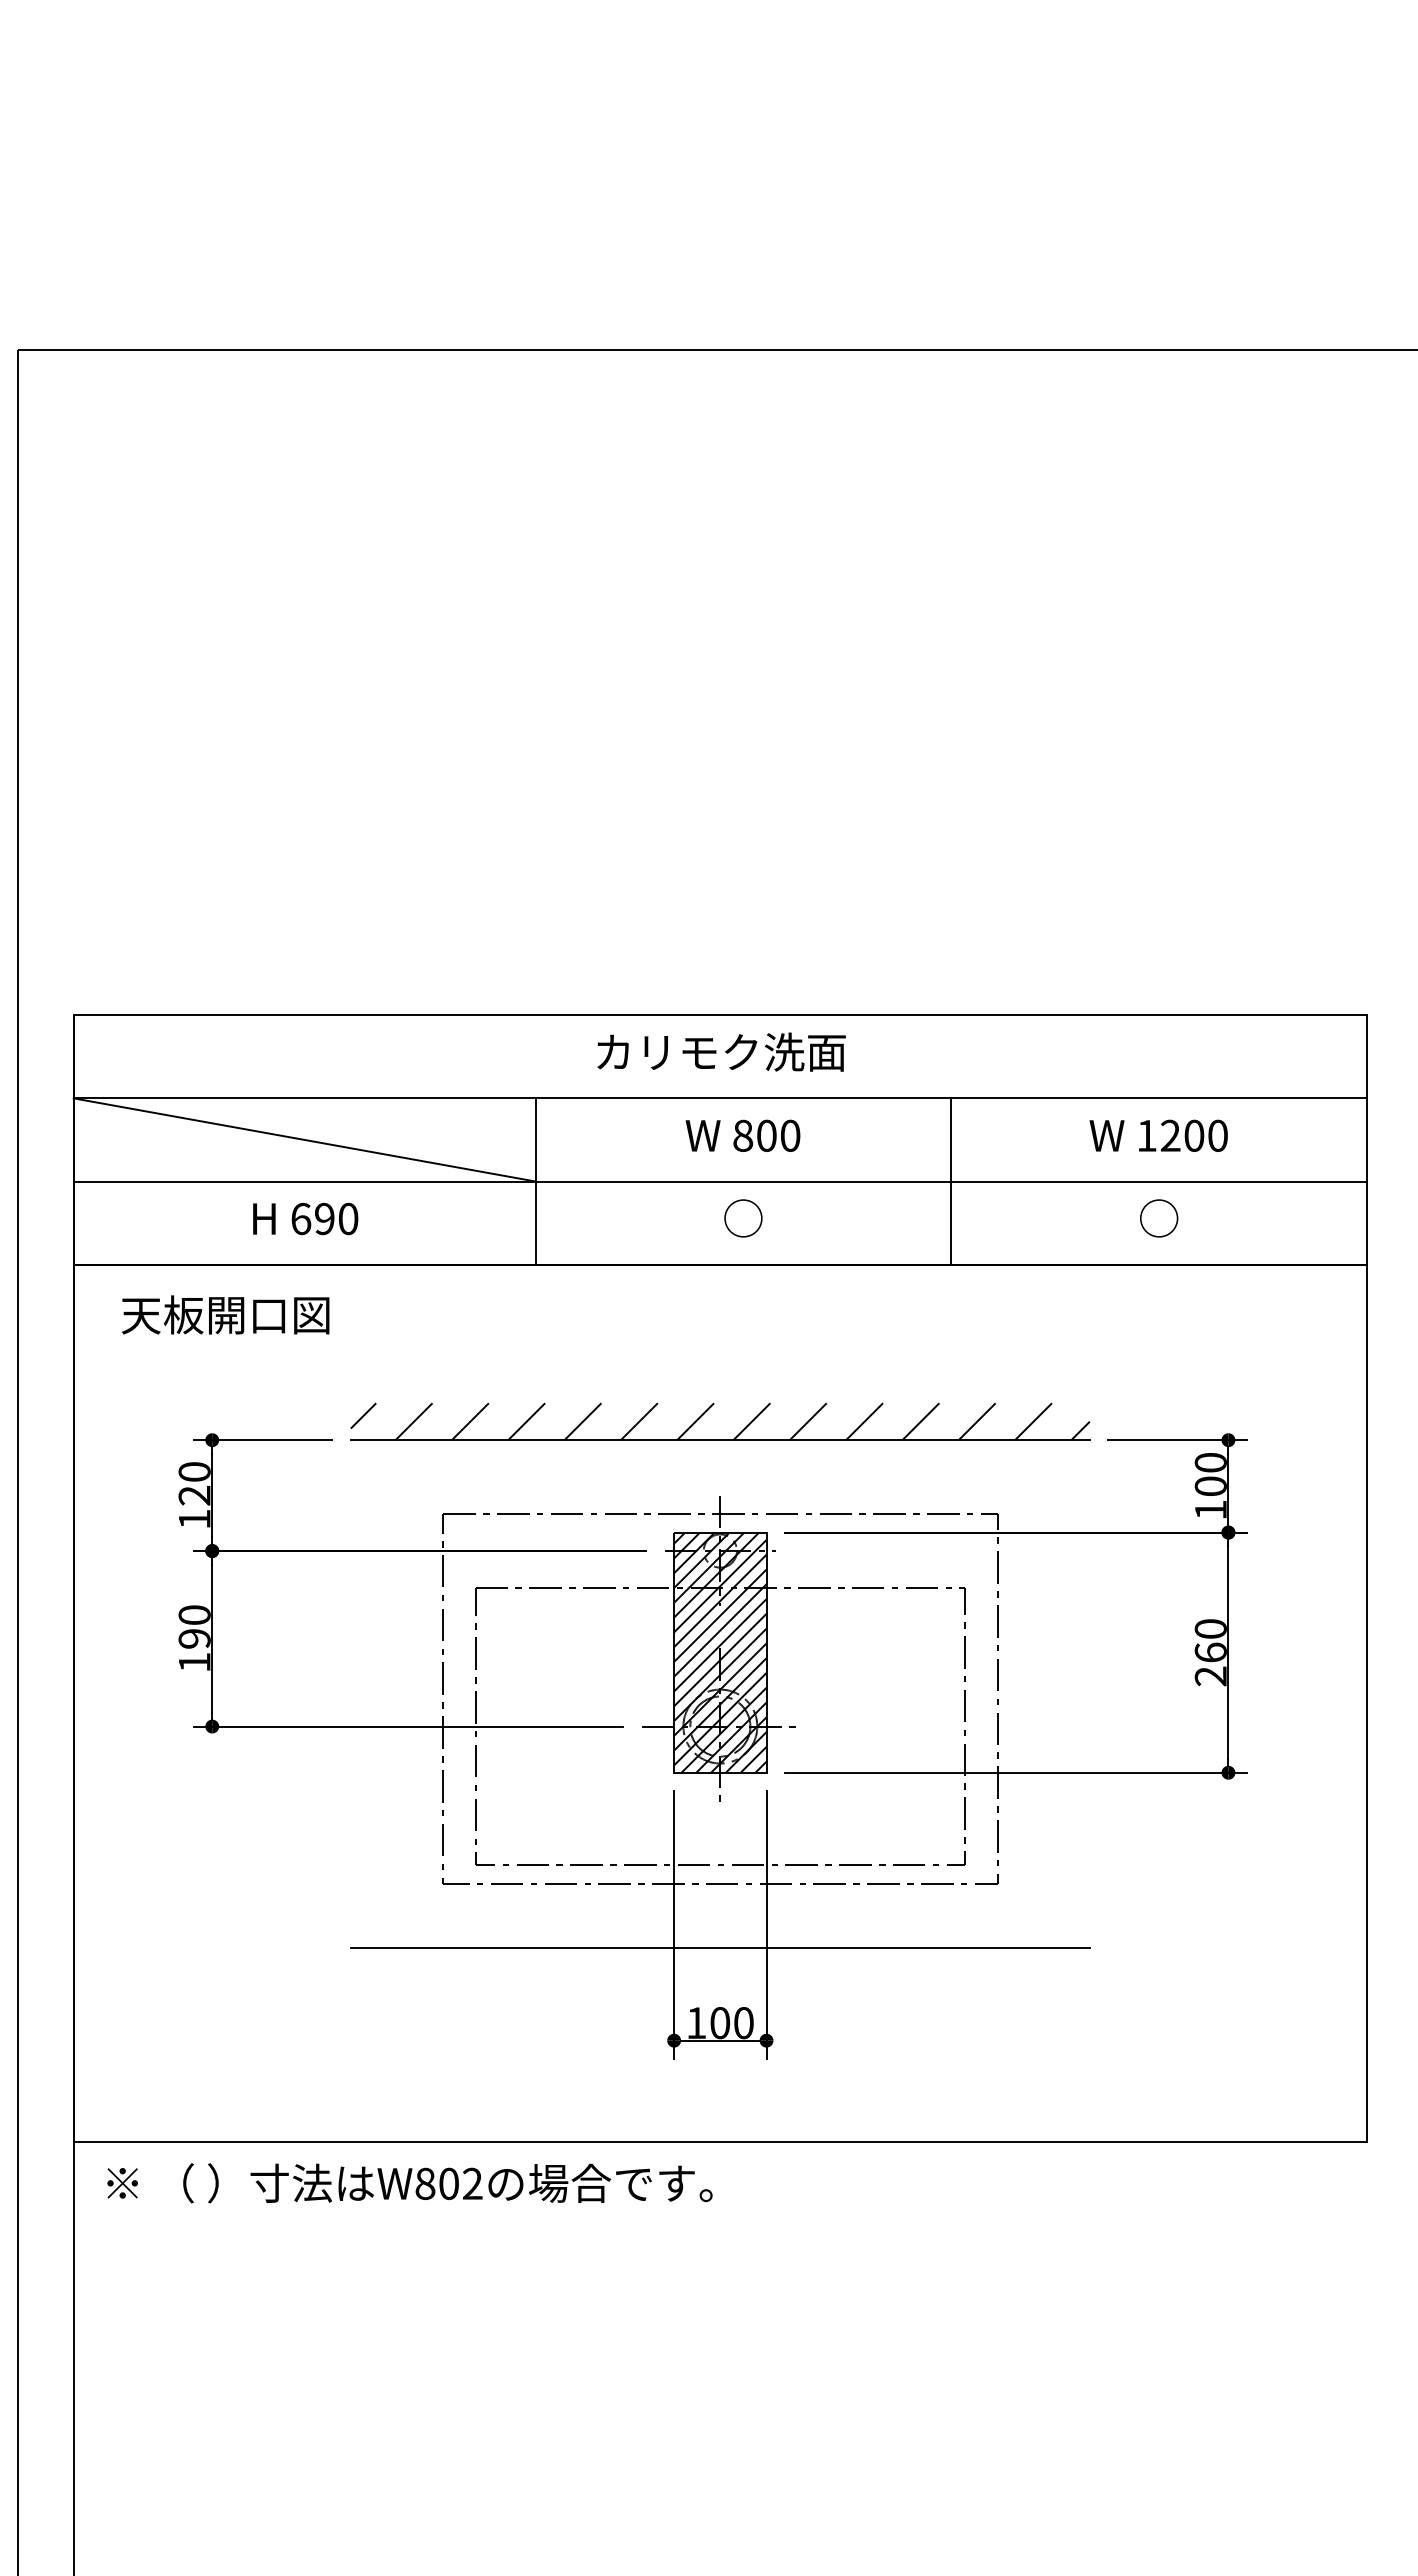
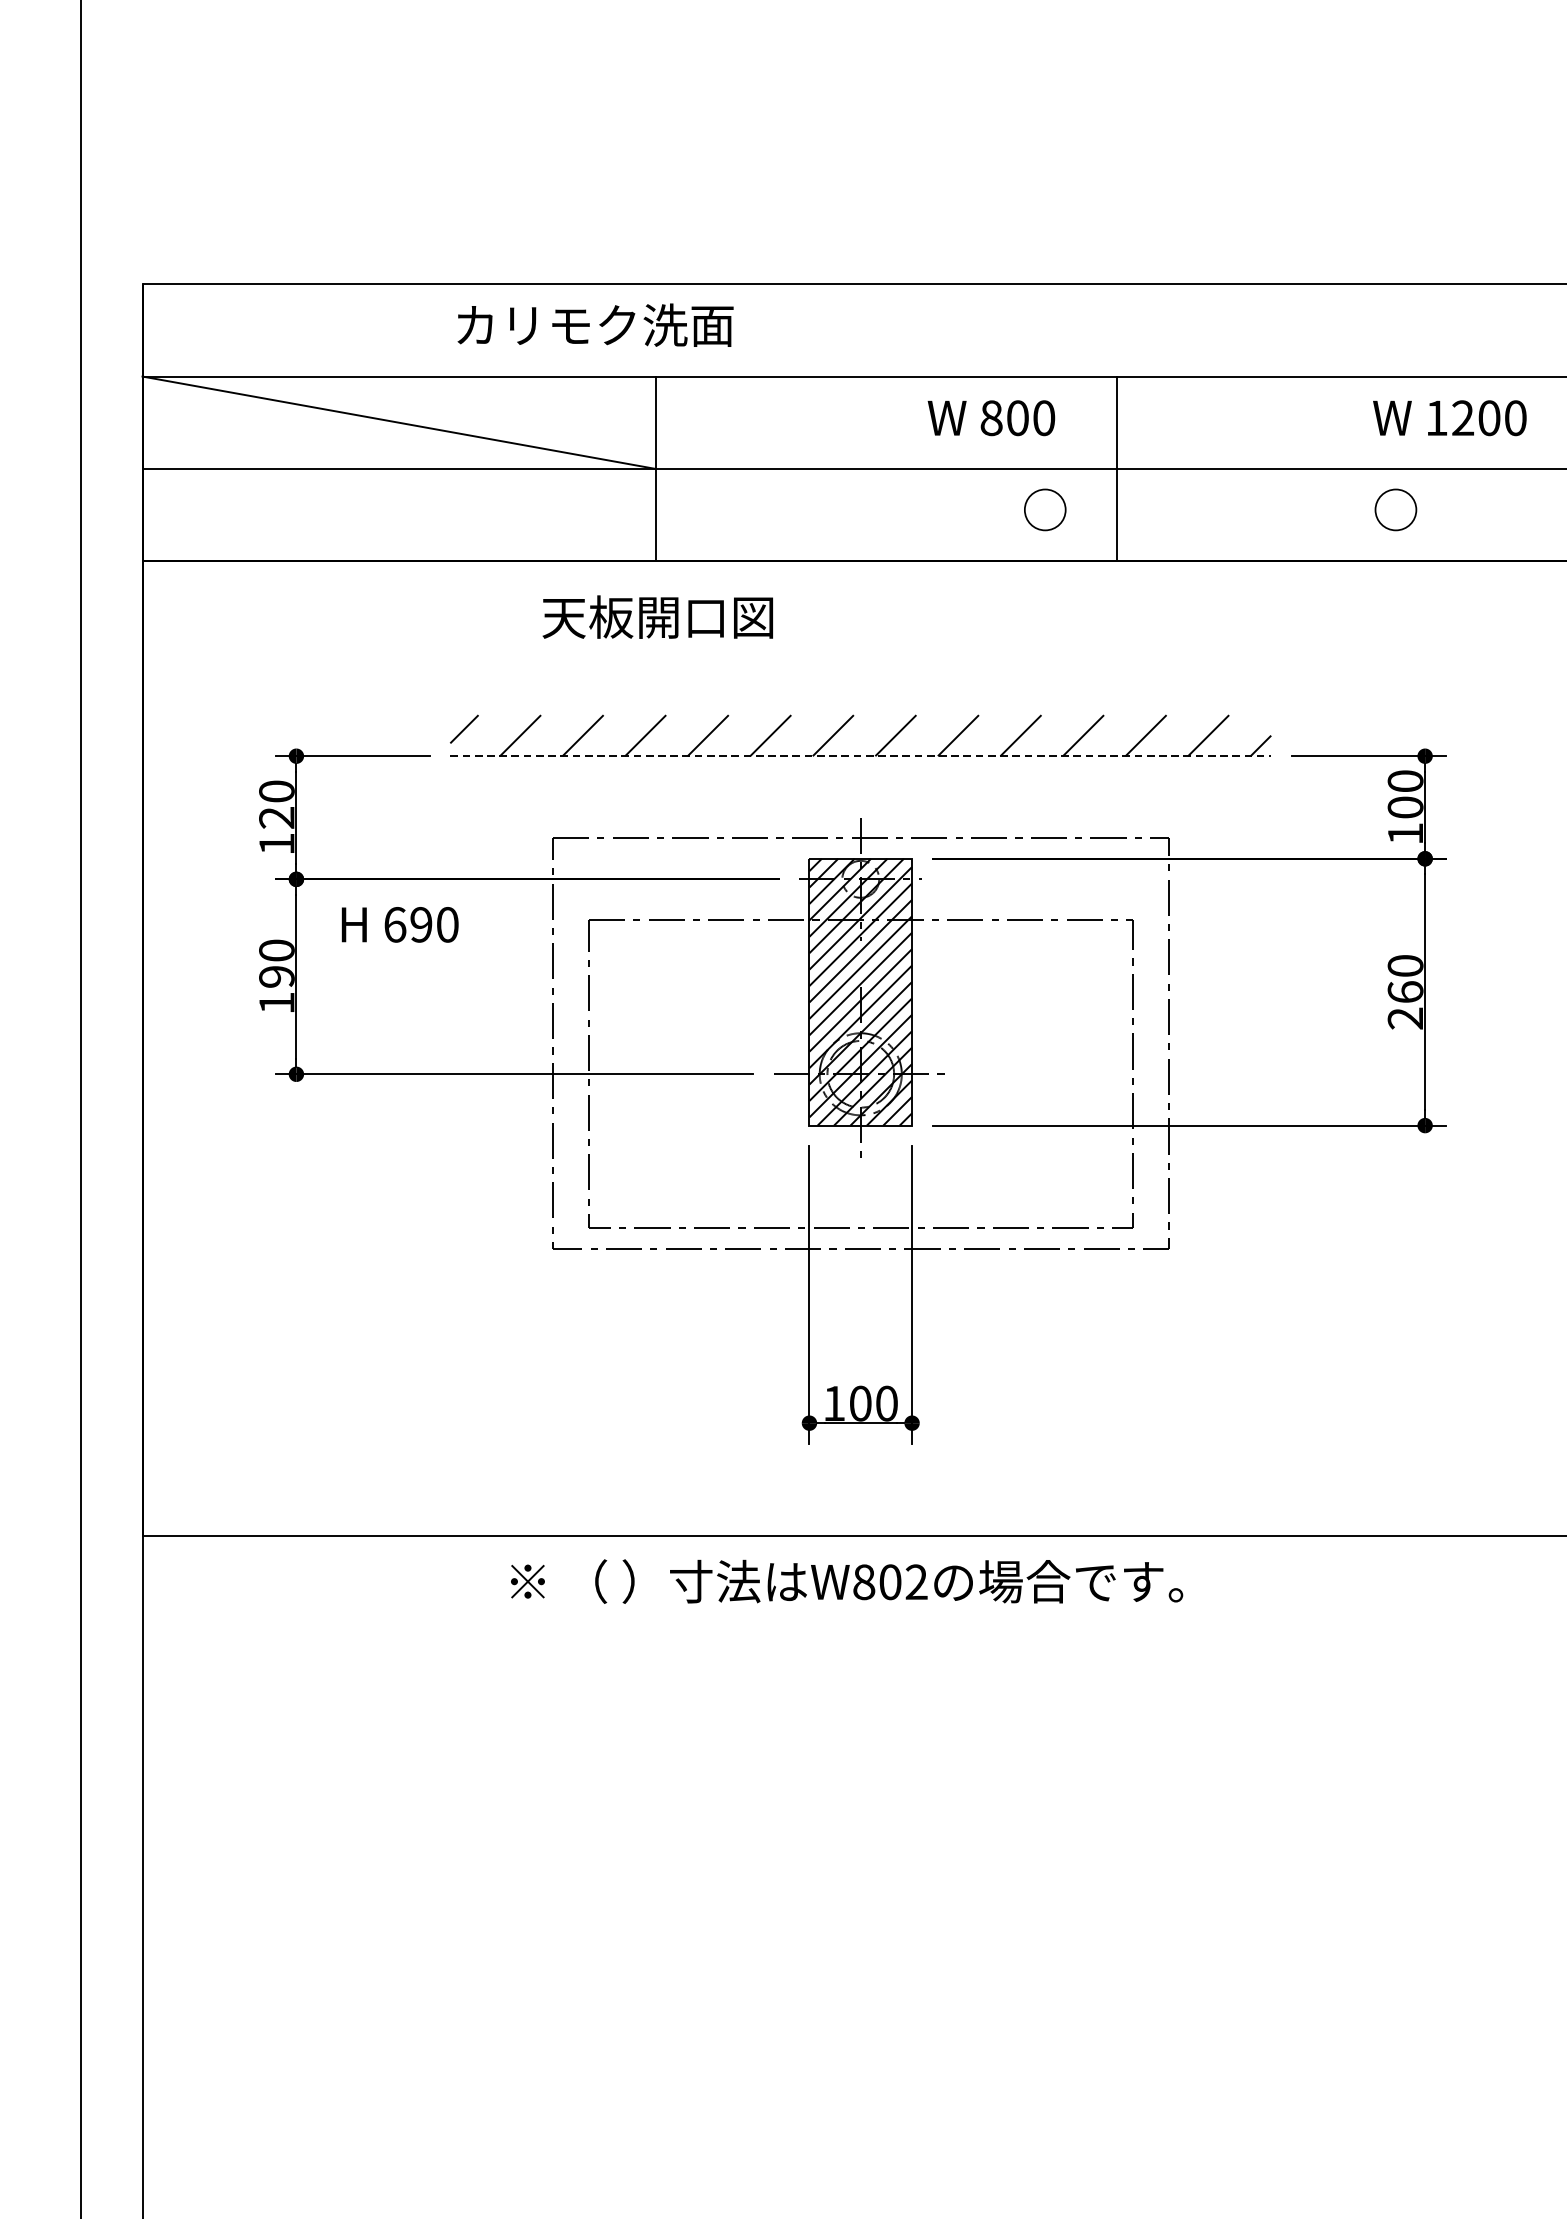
text: (721, 1051) -> (595, 324), moved
text: (742, 1135) -> (990, 417), moved
text: (1158, 1135) -> (1449, 417), moved
text: (305, 1218) -> (399, 924), moved
text: (743, 1218) -> (1045, 509), moved
text: (1159, 1218) -> (1396, 509), moved
text: (225, 1314) -> (657, 616), moved
line: (720, 1440) -> (860, 756), solid -> dashed
line: (719, 1948) -> (859, 1320), removed
text: (409, 2183) -> (846, 1581), moved

